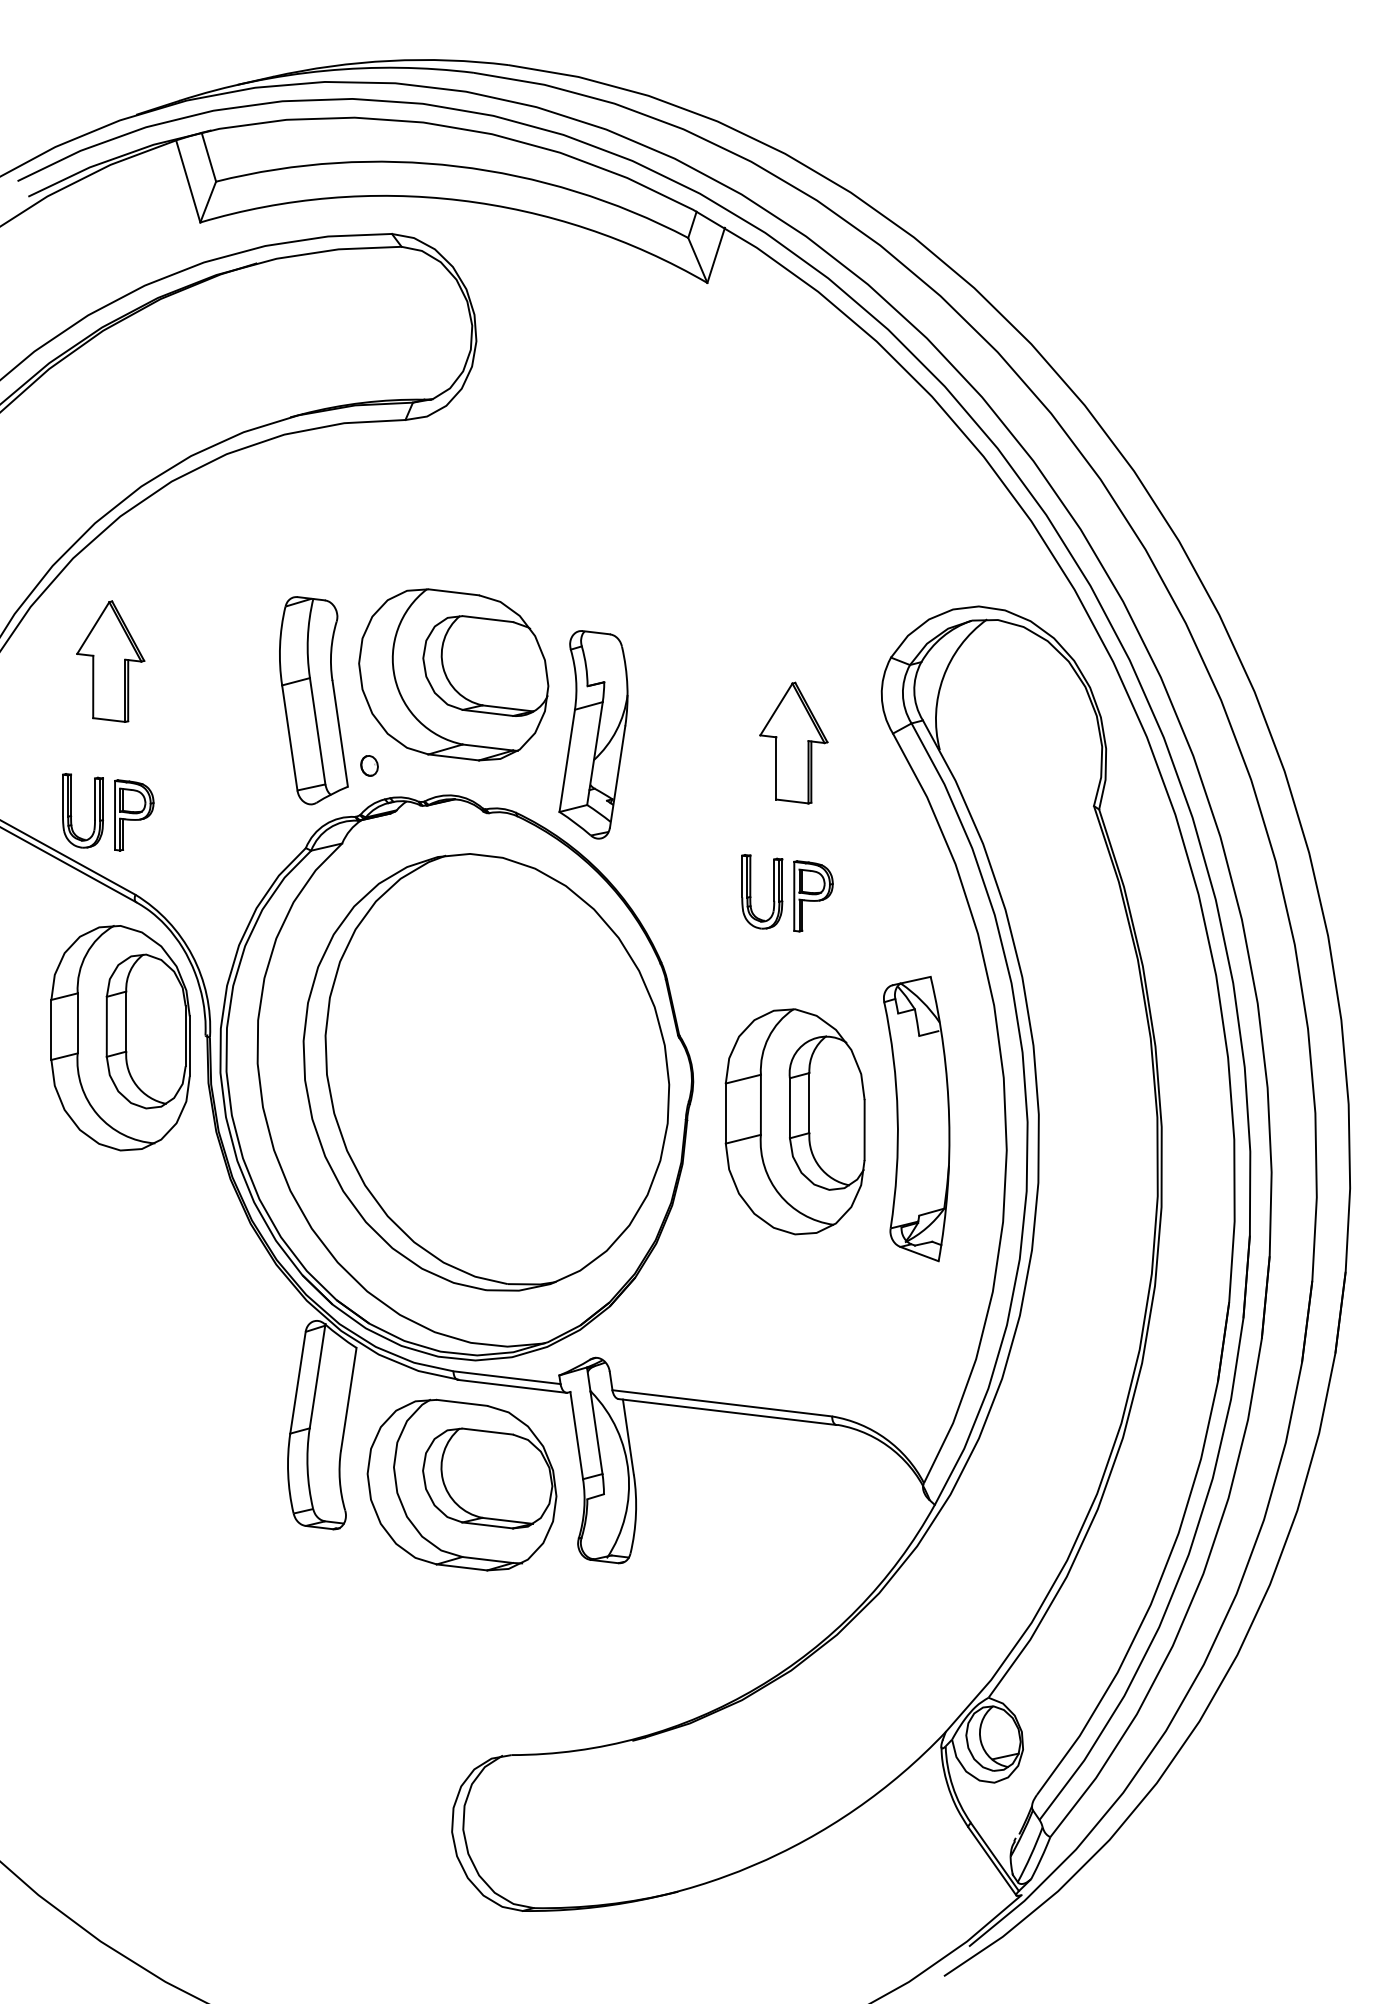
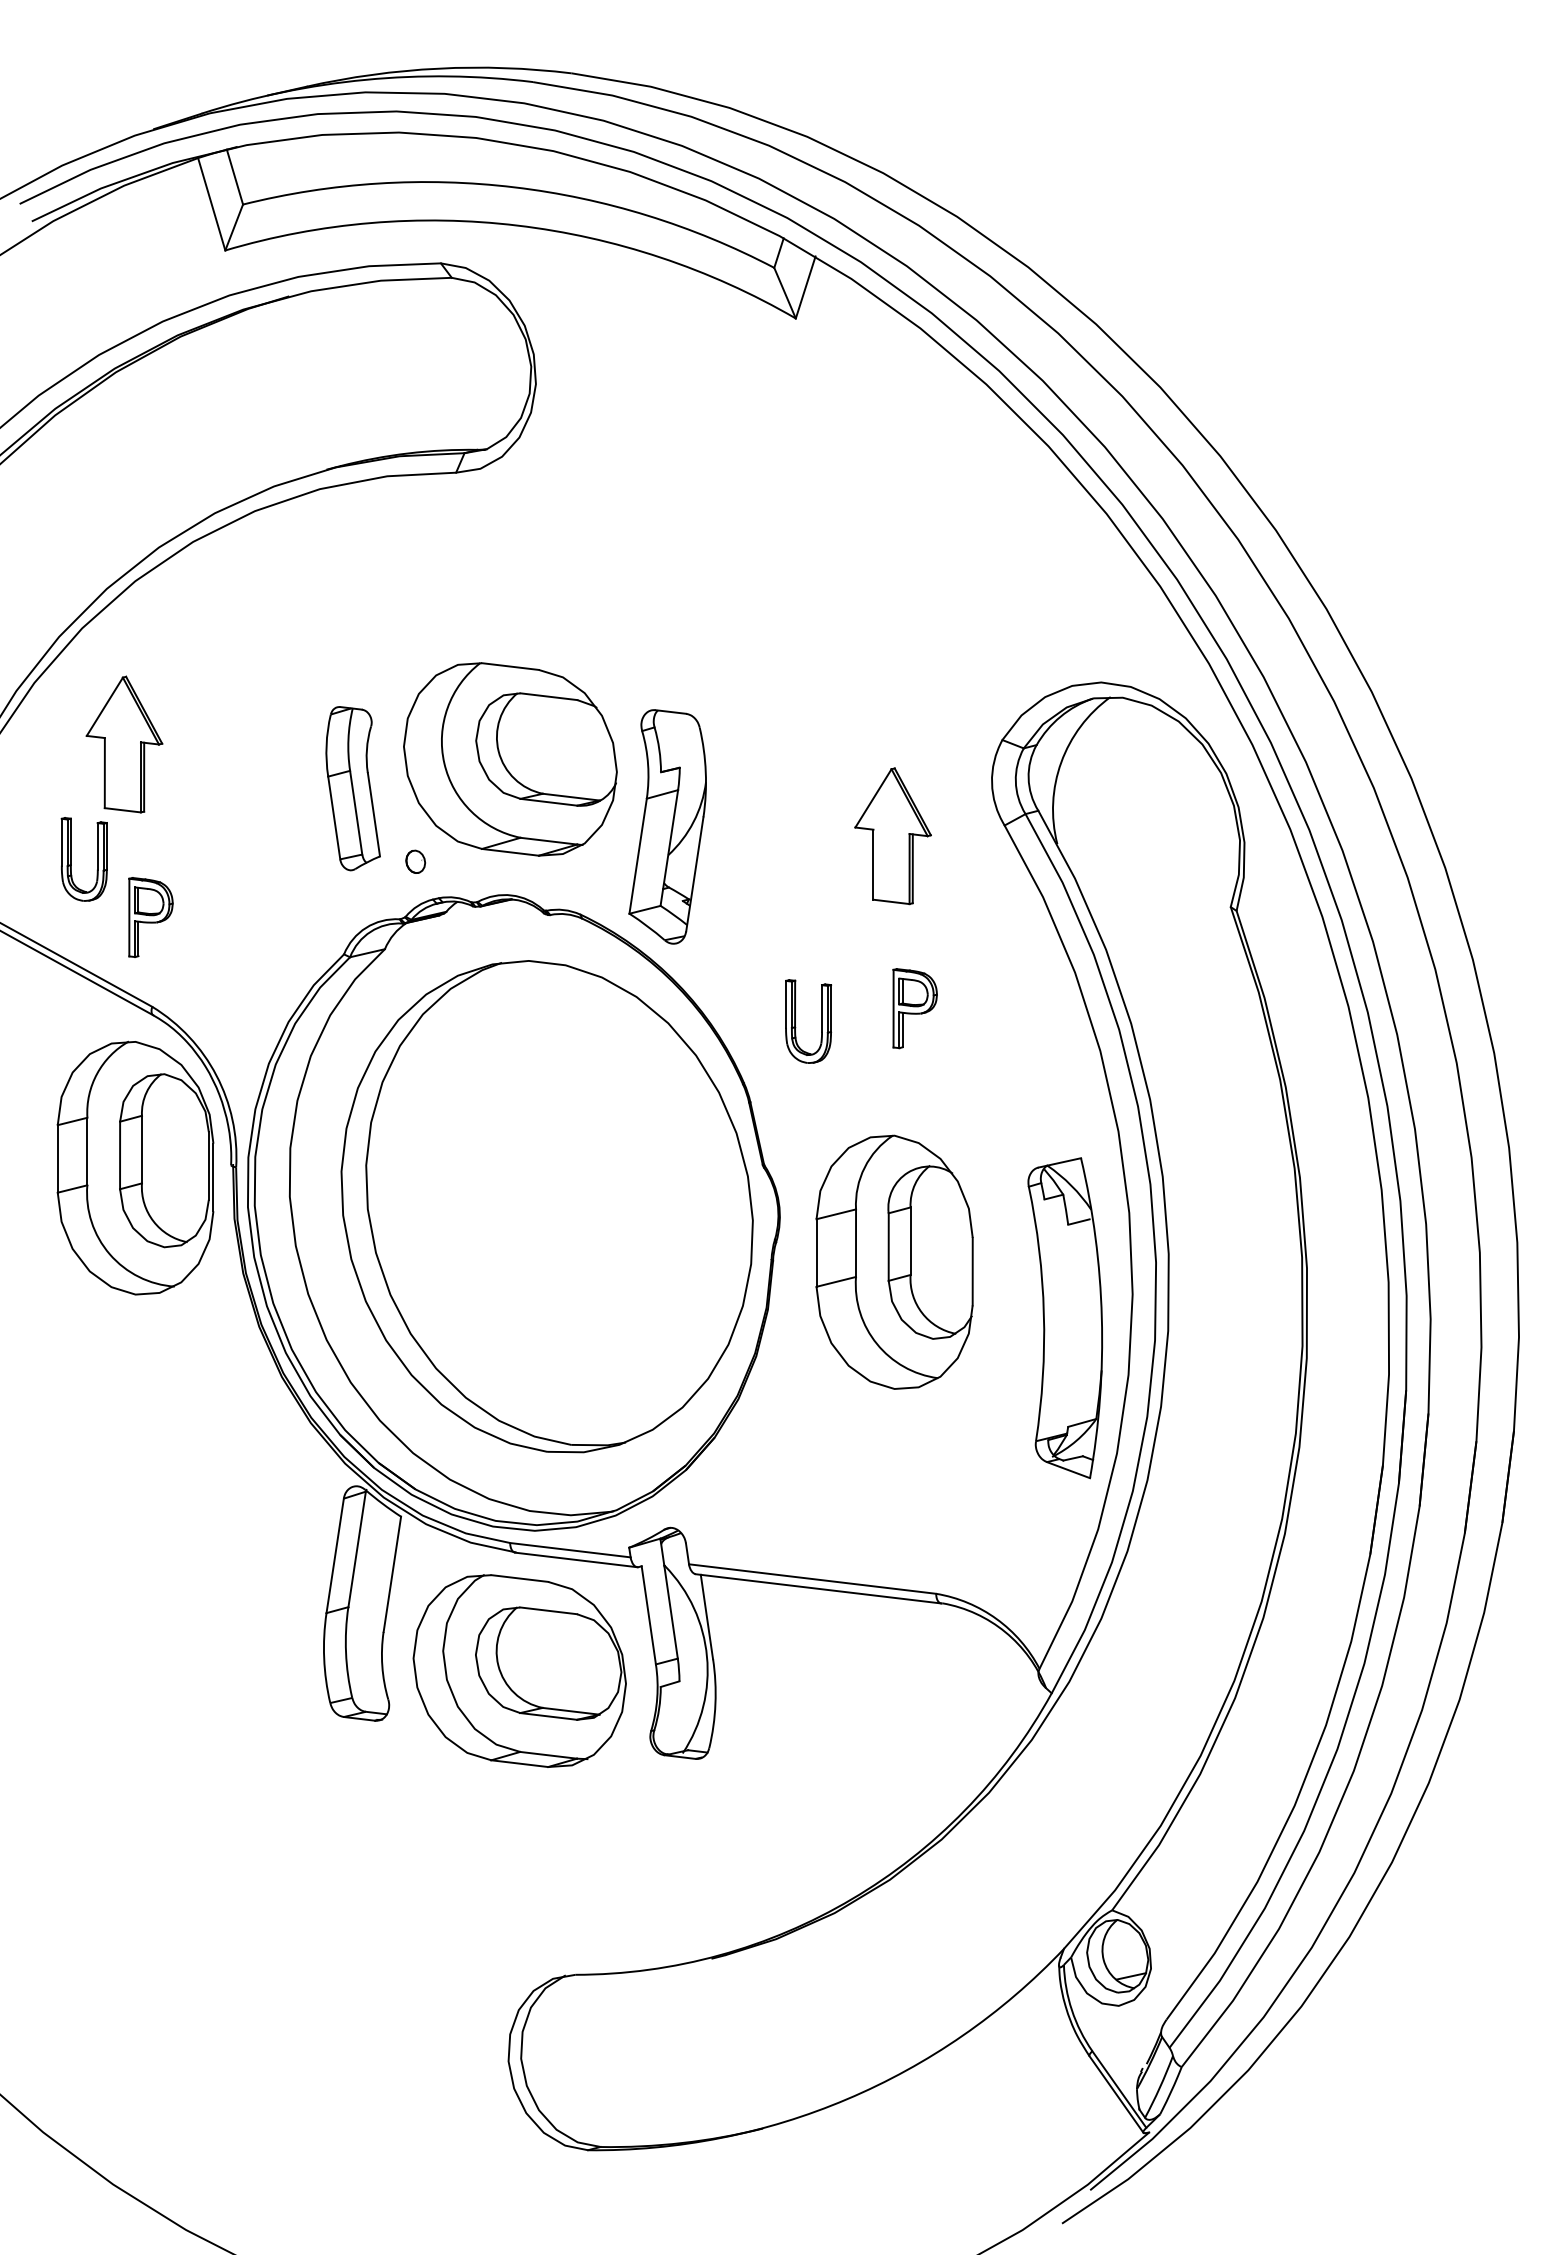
part: (314, 700) -> (353, 788), size x0.7
part: (71, 810) -> (71, 859), moved
part: (750, 891) -> (795, 1021), moved
part: (915, 1119) -> (1064, 1318), moved

